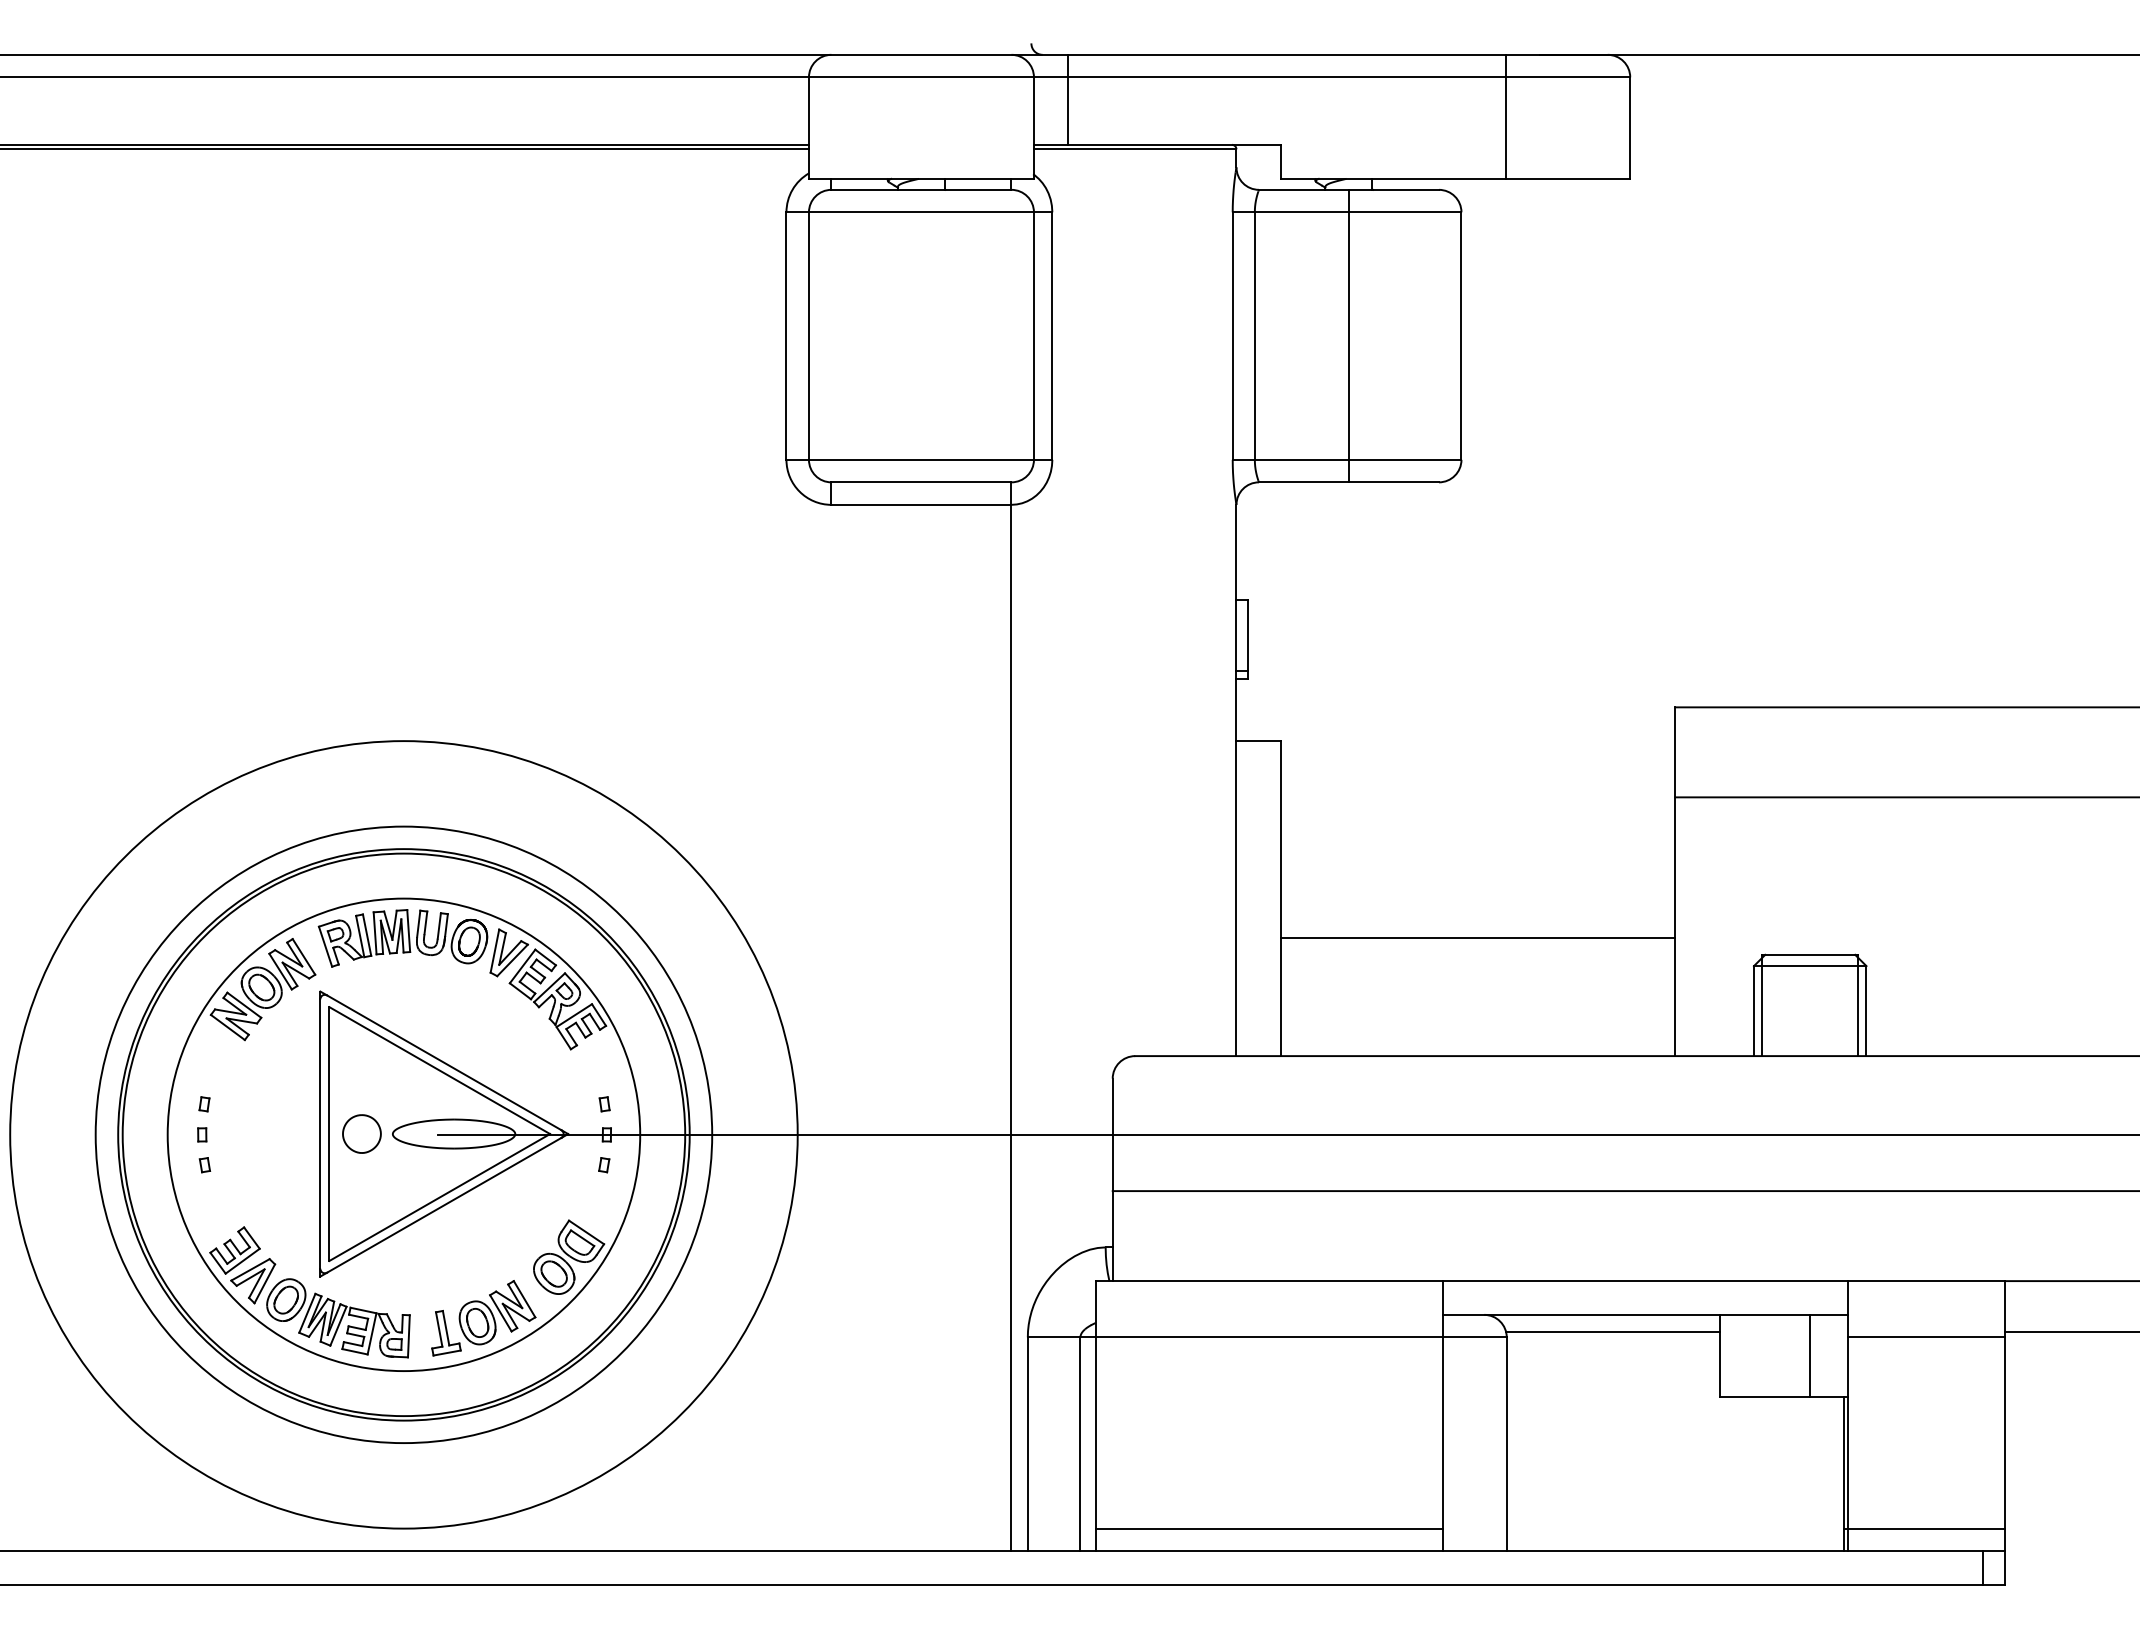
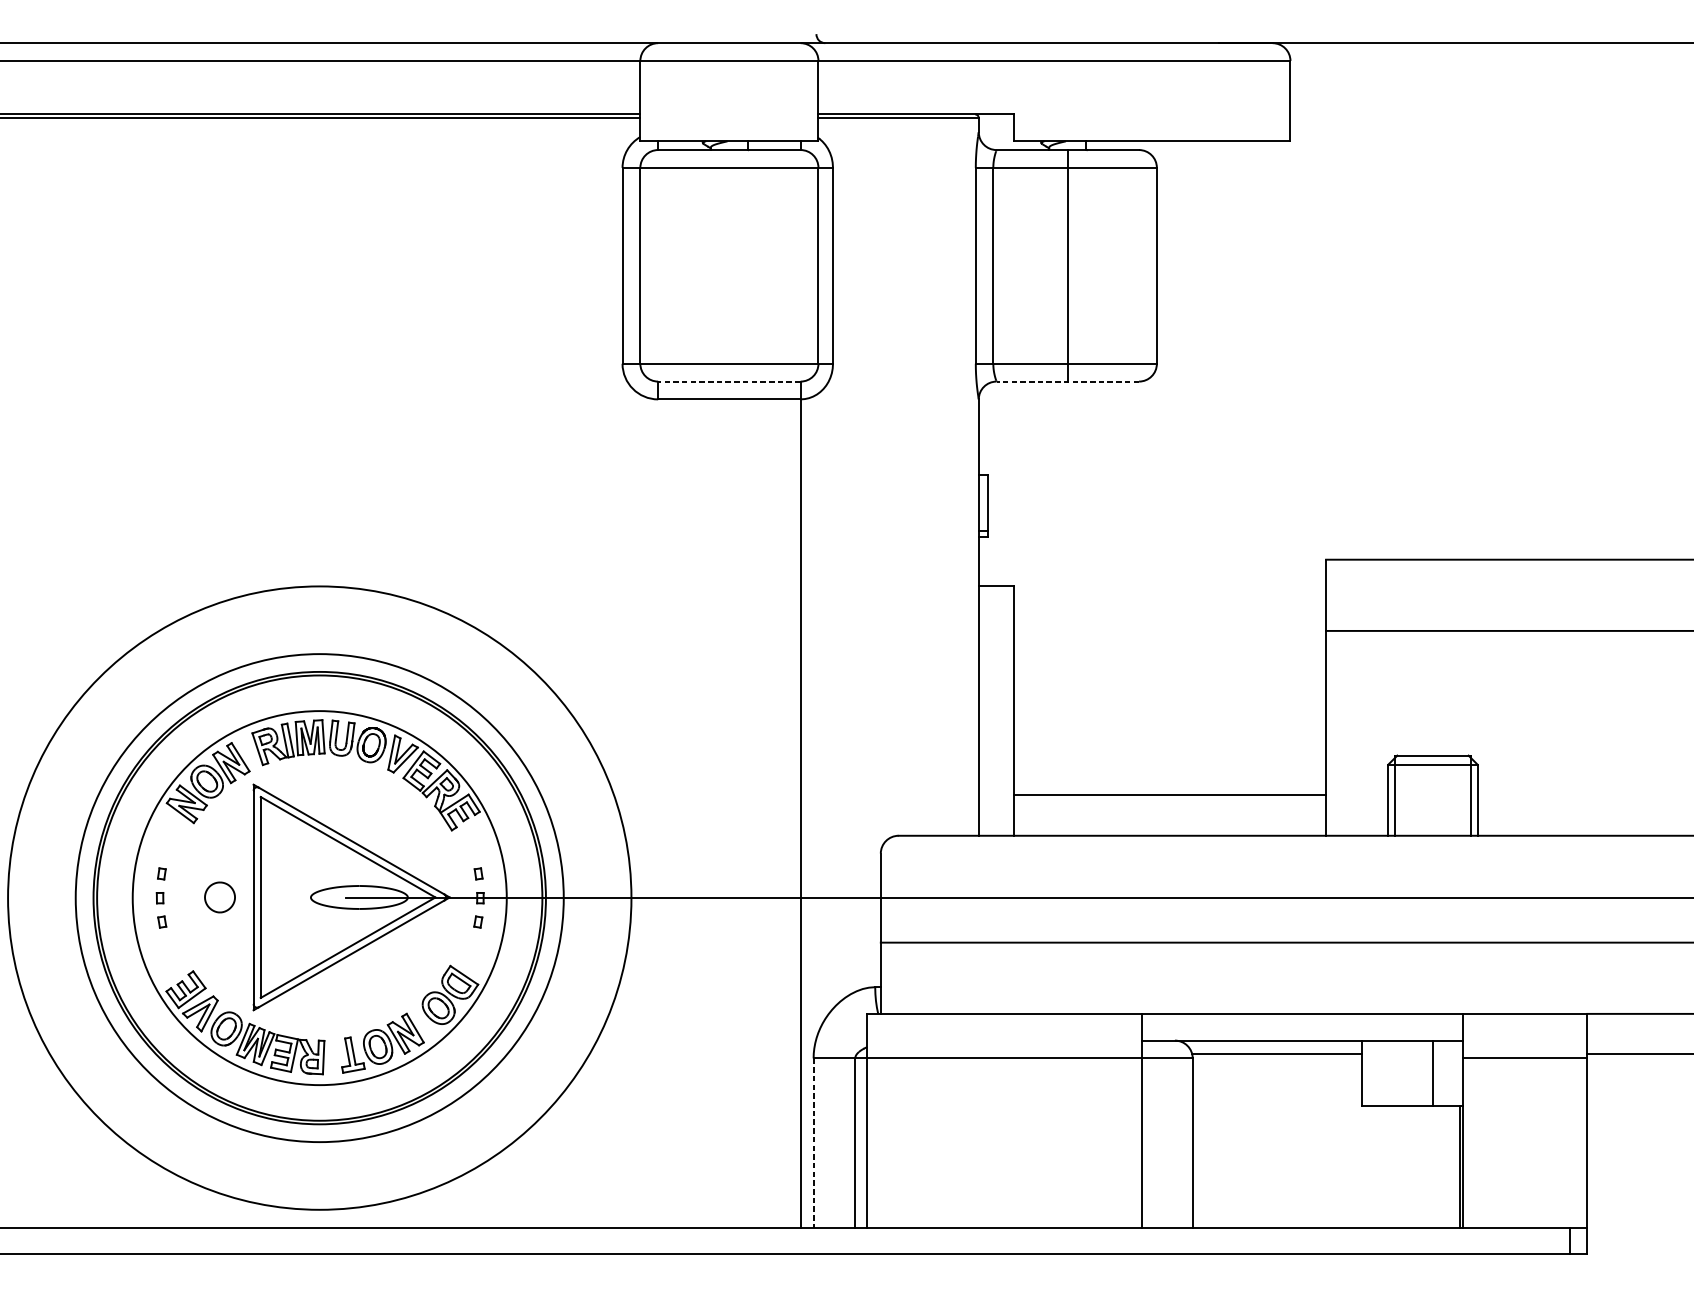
line: (1067, 99) -> (845, 78), removed
line: (1506, 116) -> (1192, 91), removed
line: (920, 482) -> (728, 381), solid -> dashed
line: (1348, 482) -> (1067, 381), solid -> dashed
line: (1478, 937) -> (1170, 794), moved
part: (361, 1133) -> (219, 897), moved
line: (1027, 1444) -> (813, 1143), solid -> dashed
line: (1268, 1528) -> (1004, 1209), removed
line: (1924, 1528) -> (1523, 1209), removed

